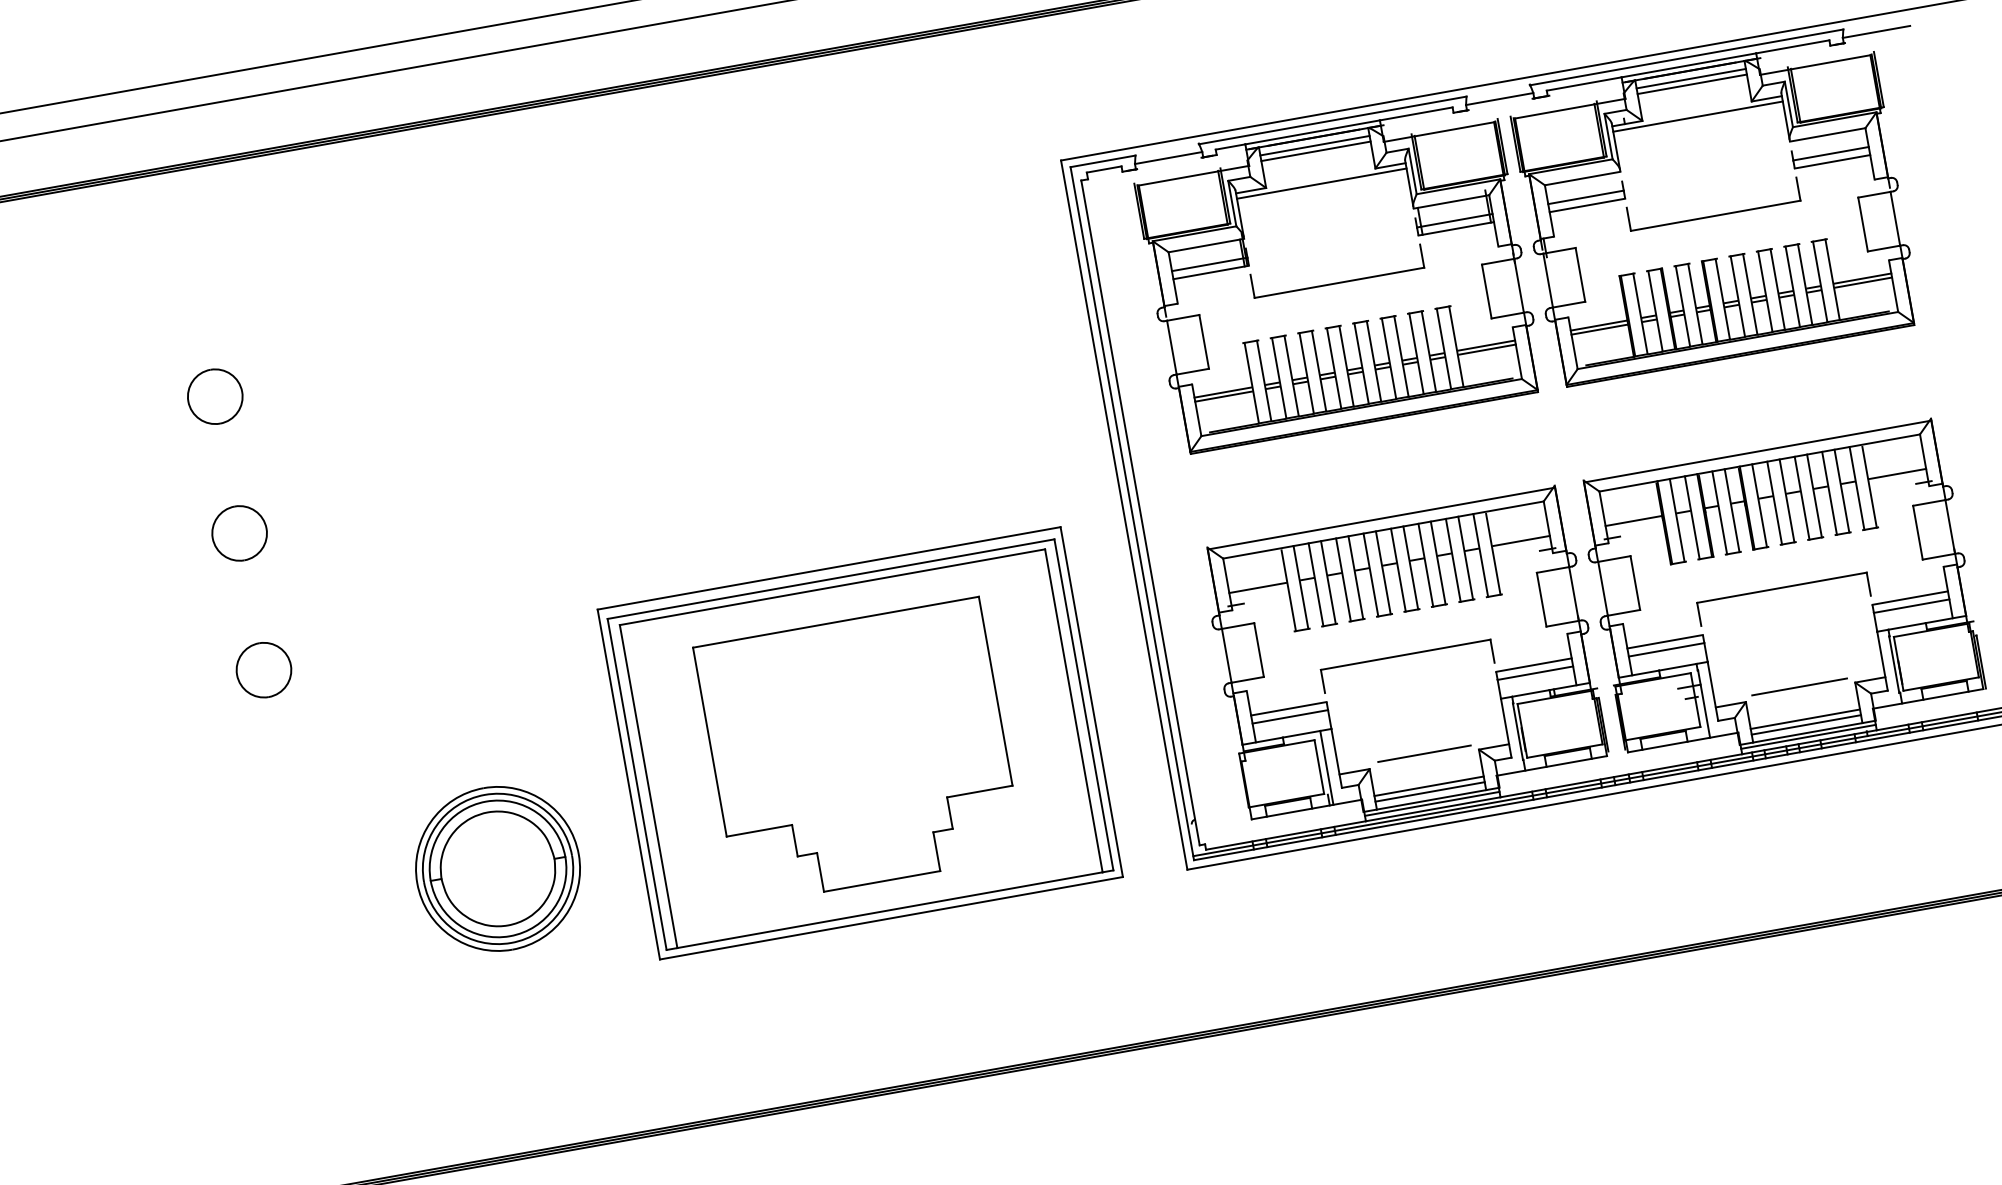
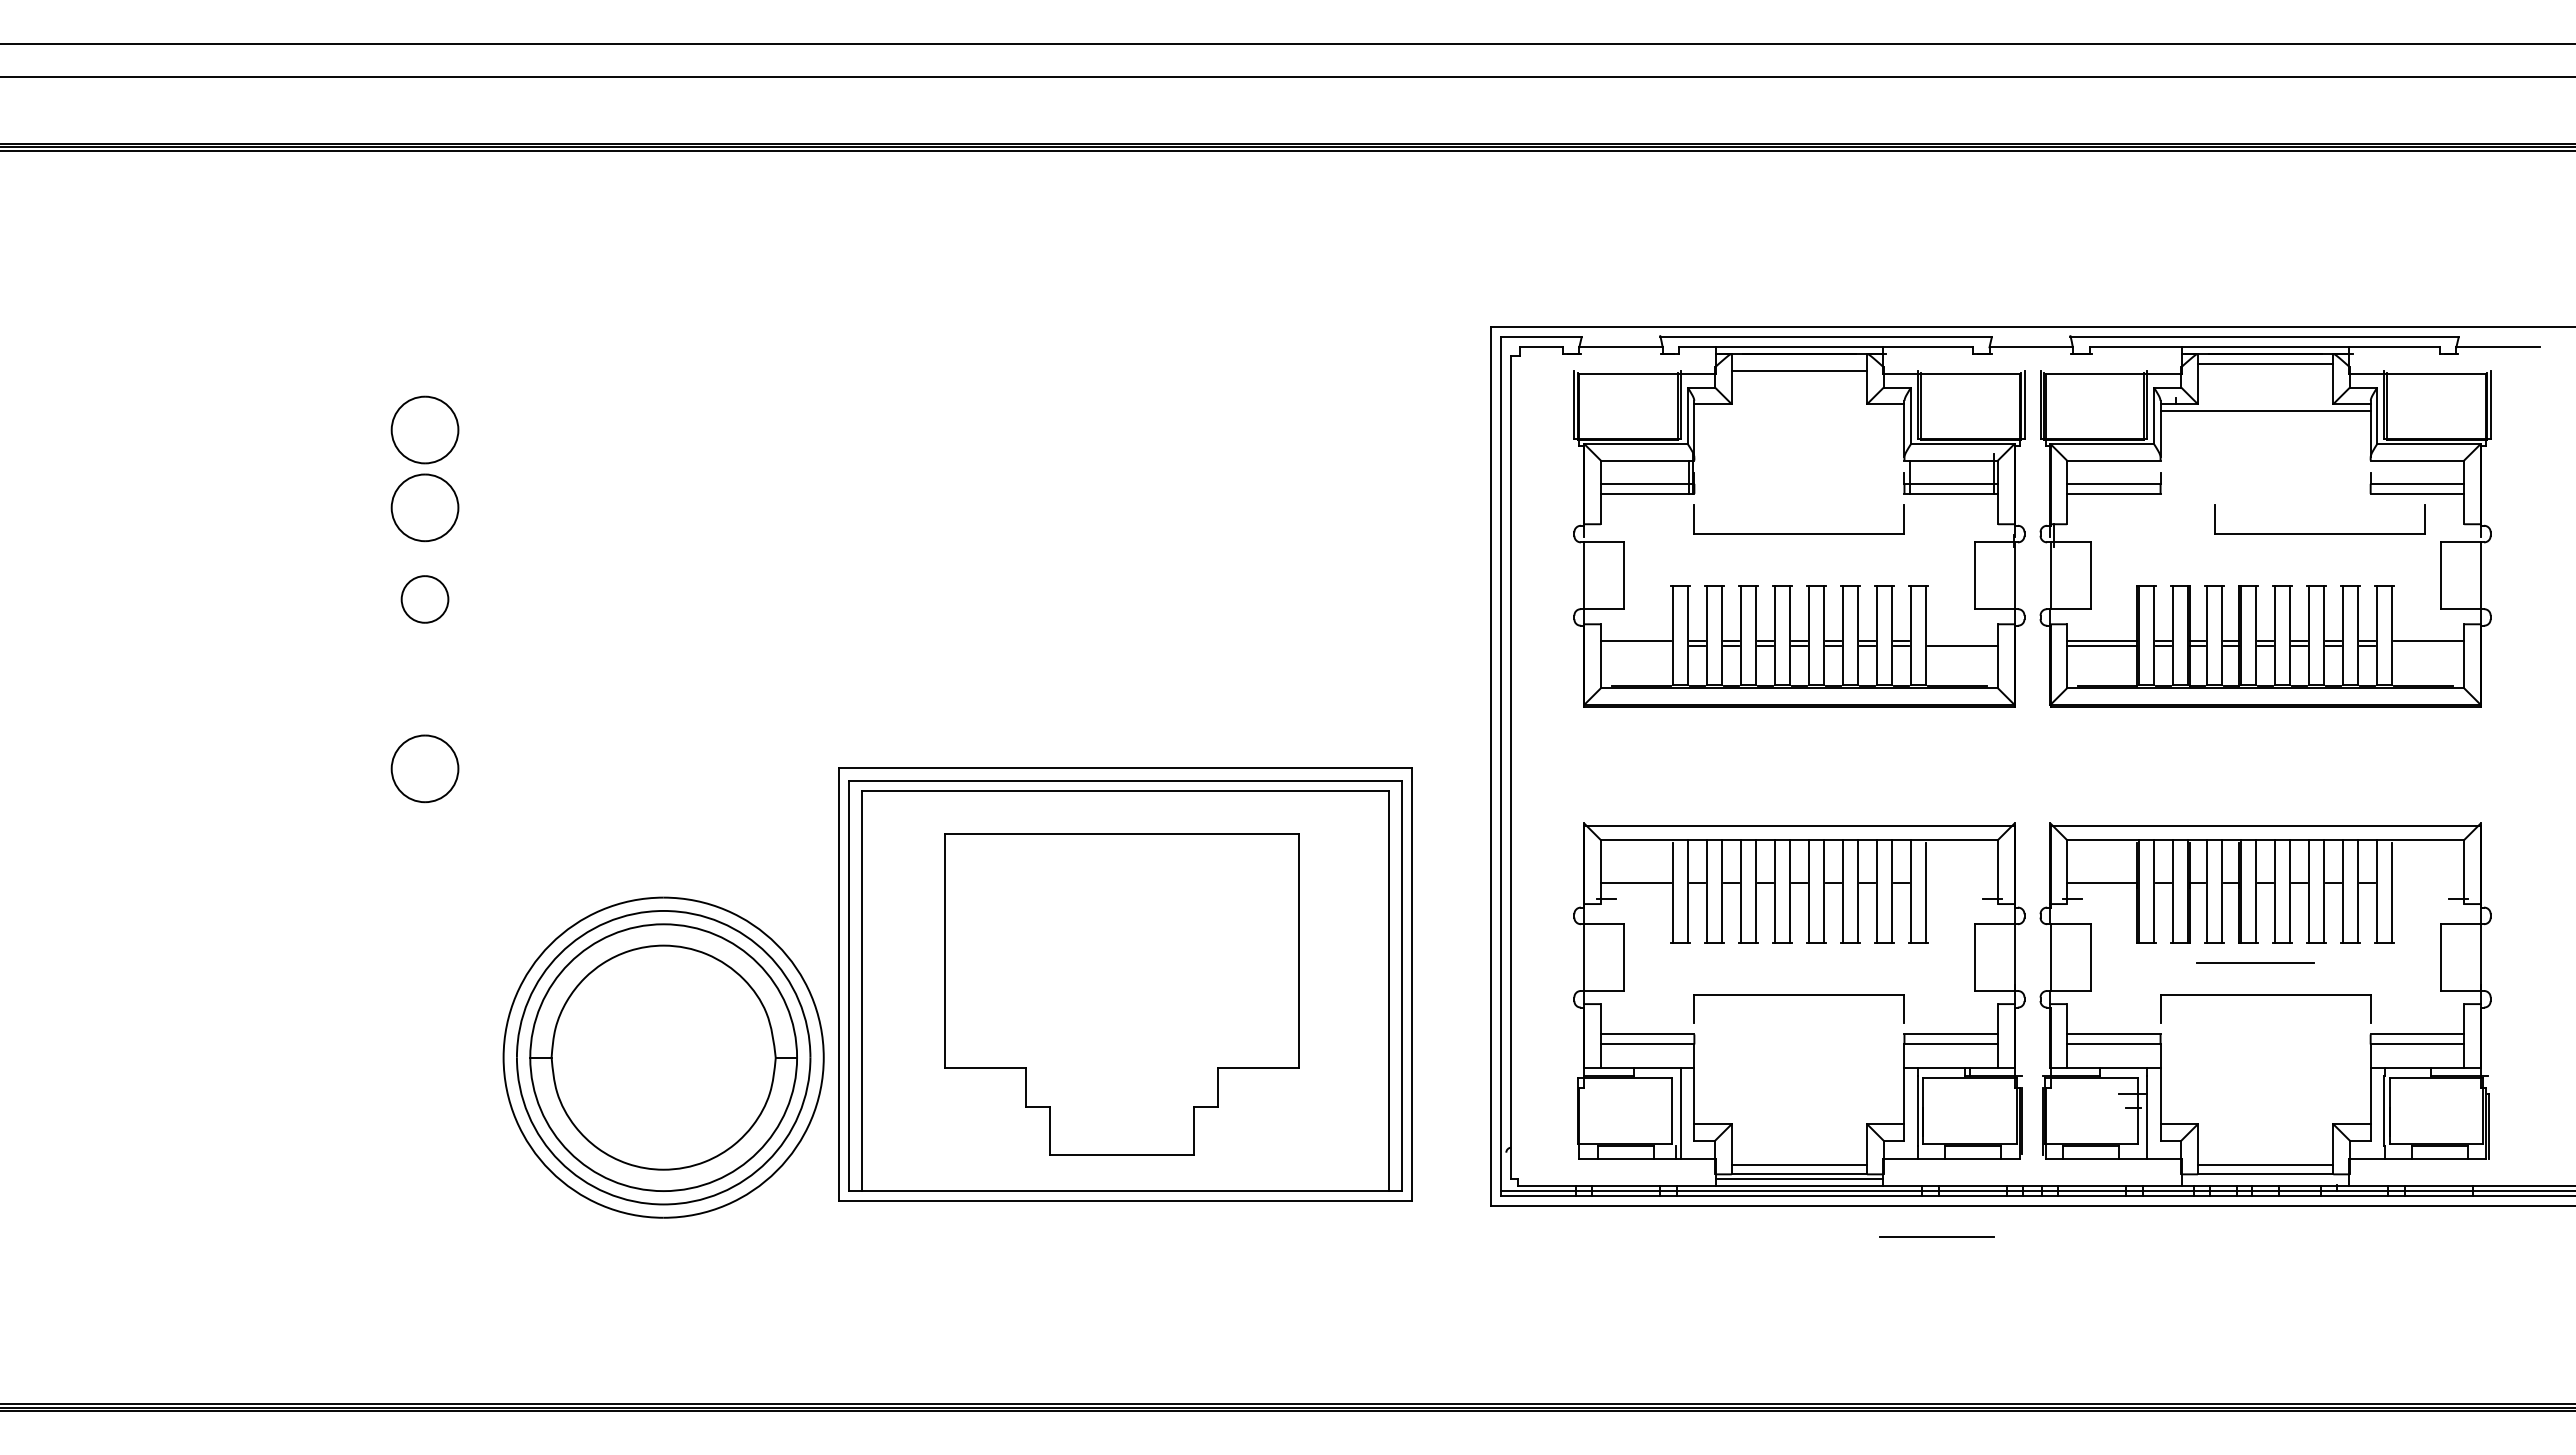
line: (1692, 84) -> (2265, 370), removed
line: (1315, 145) -> (1799, 363), removed
line: (1321, 183) -> (1799, 410), removed
part: (1715, 215) -> (2319, 533), moved
line: (1864, 282) -> (2429, 645), removed
line: (1486, 345) -> (1962, 640), removed
line: (1223, 396) -> (1635, 645), removed
part: (225, 459) -> (424, 507), added
line: (1898, 473) -> (2429, 882), removed
part: (239, 533) -> (424, 599), size x0.7
line: (1521, 540) -> (1962, 882), removed
line: (1799, 686) -> (2255, 962), moved
line: (1805, 719) -> (2265, 1157), removed
line: (1808, 737) -> (2265, 1179), removed
line: (1424, 753) -> (1936, 1236), moved
line: (1429, 786) -> (1799, 1157), removed
part: (497, 868) -> (663, 1057), size x1.6

